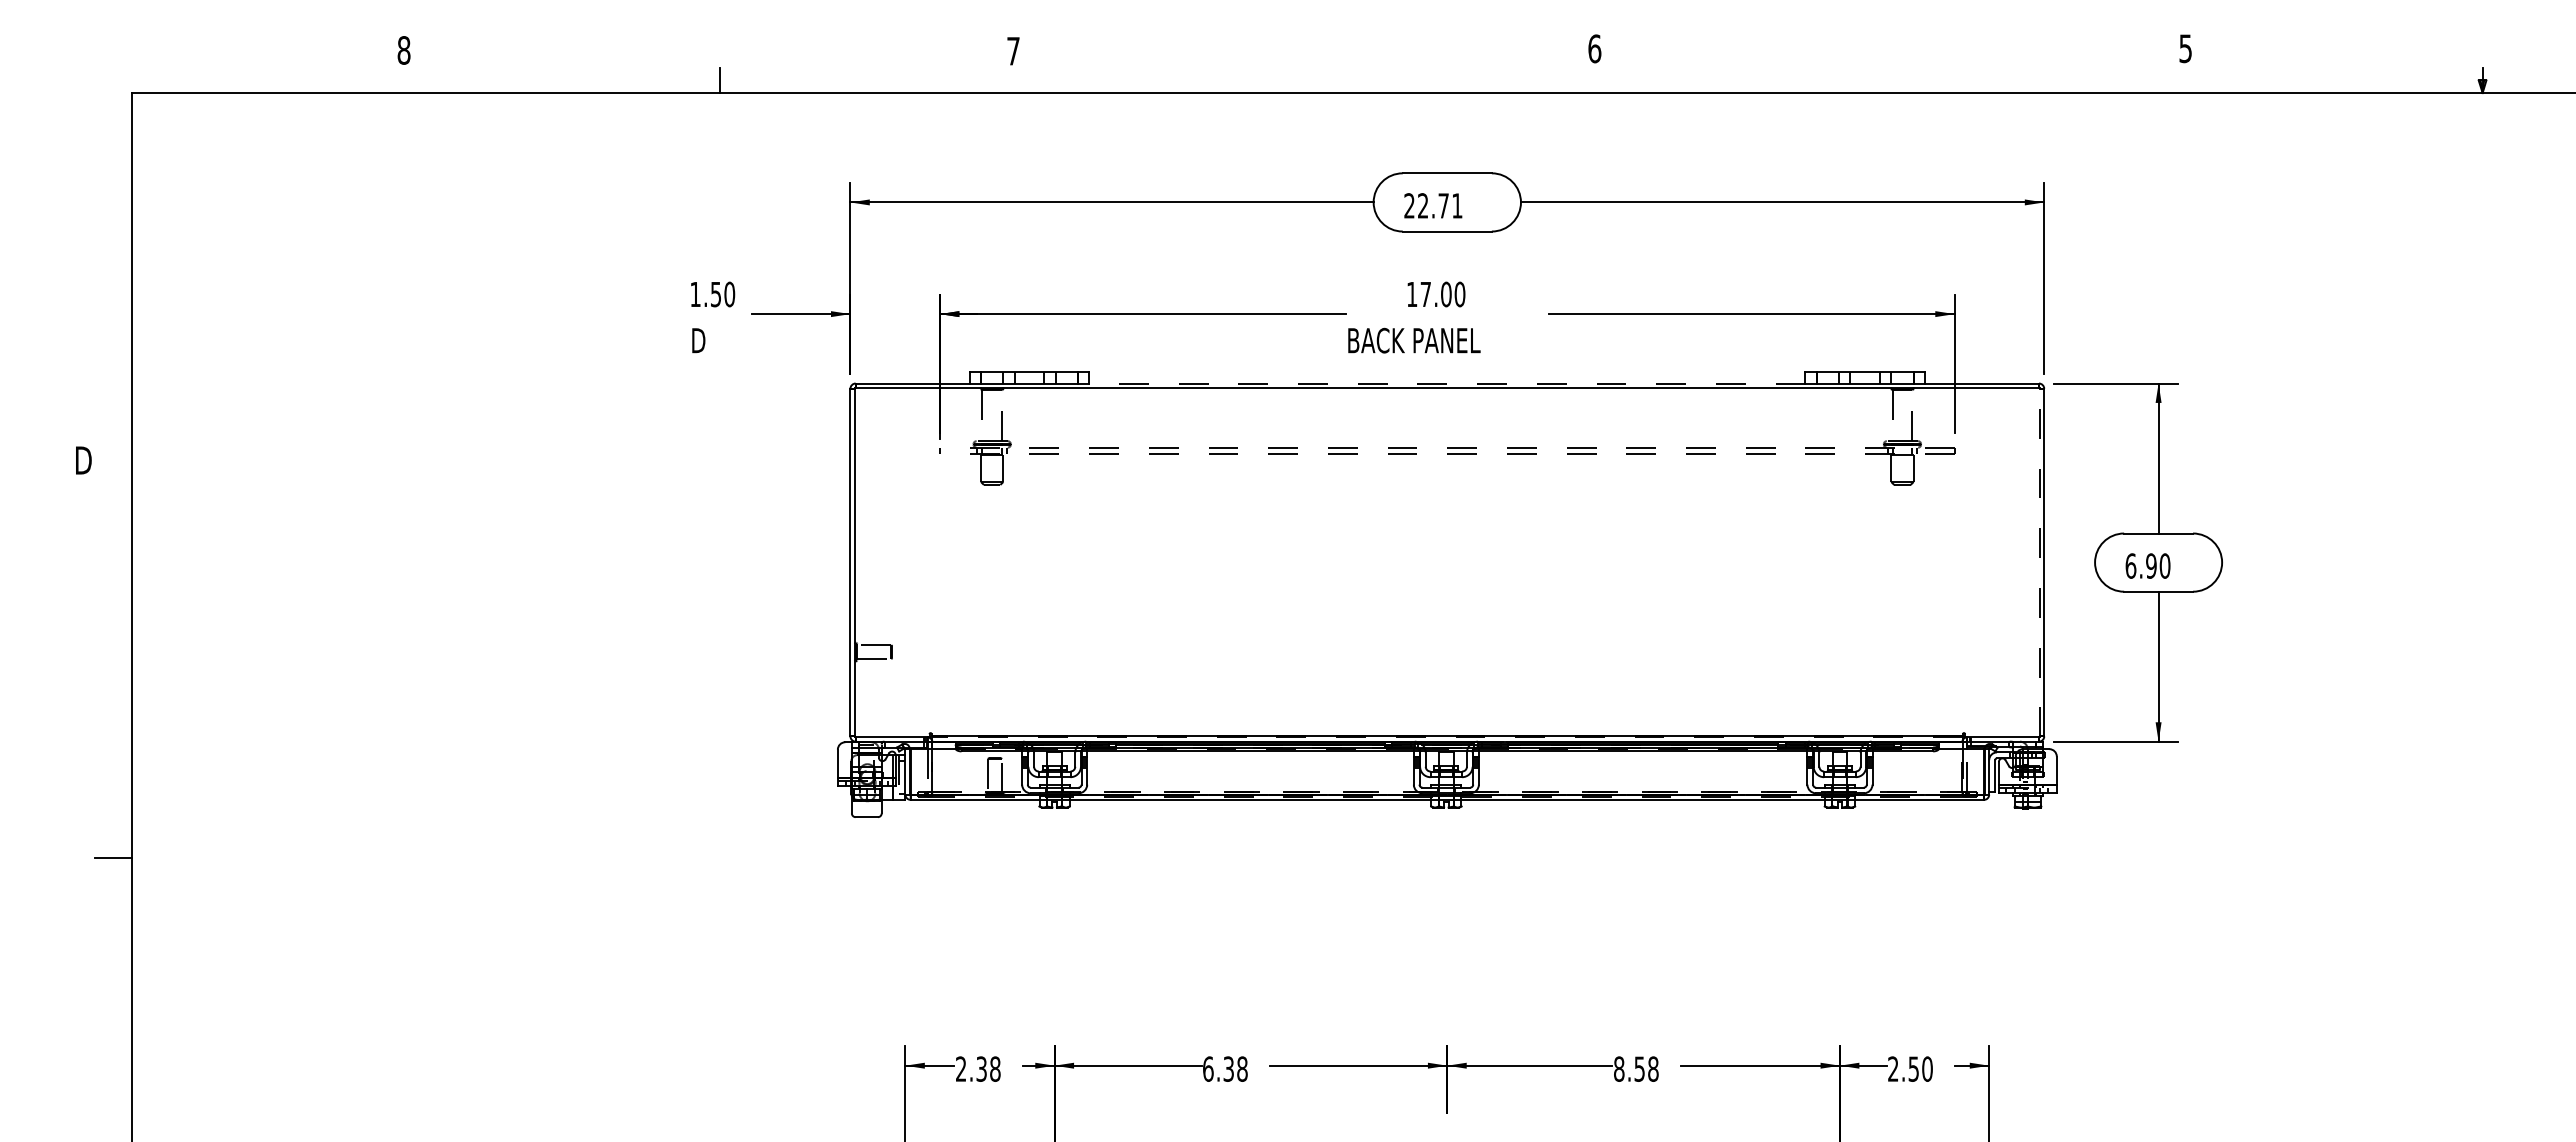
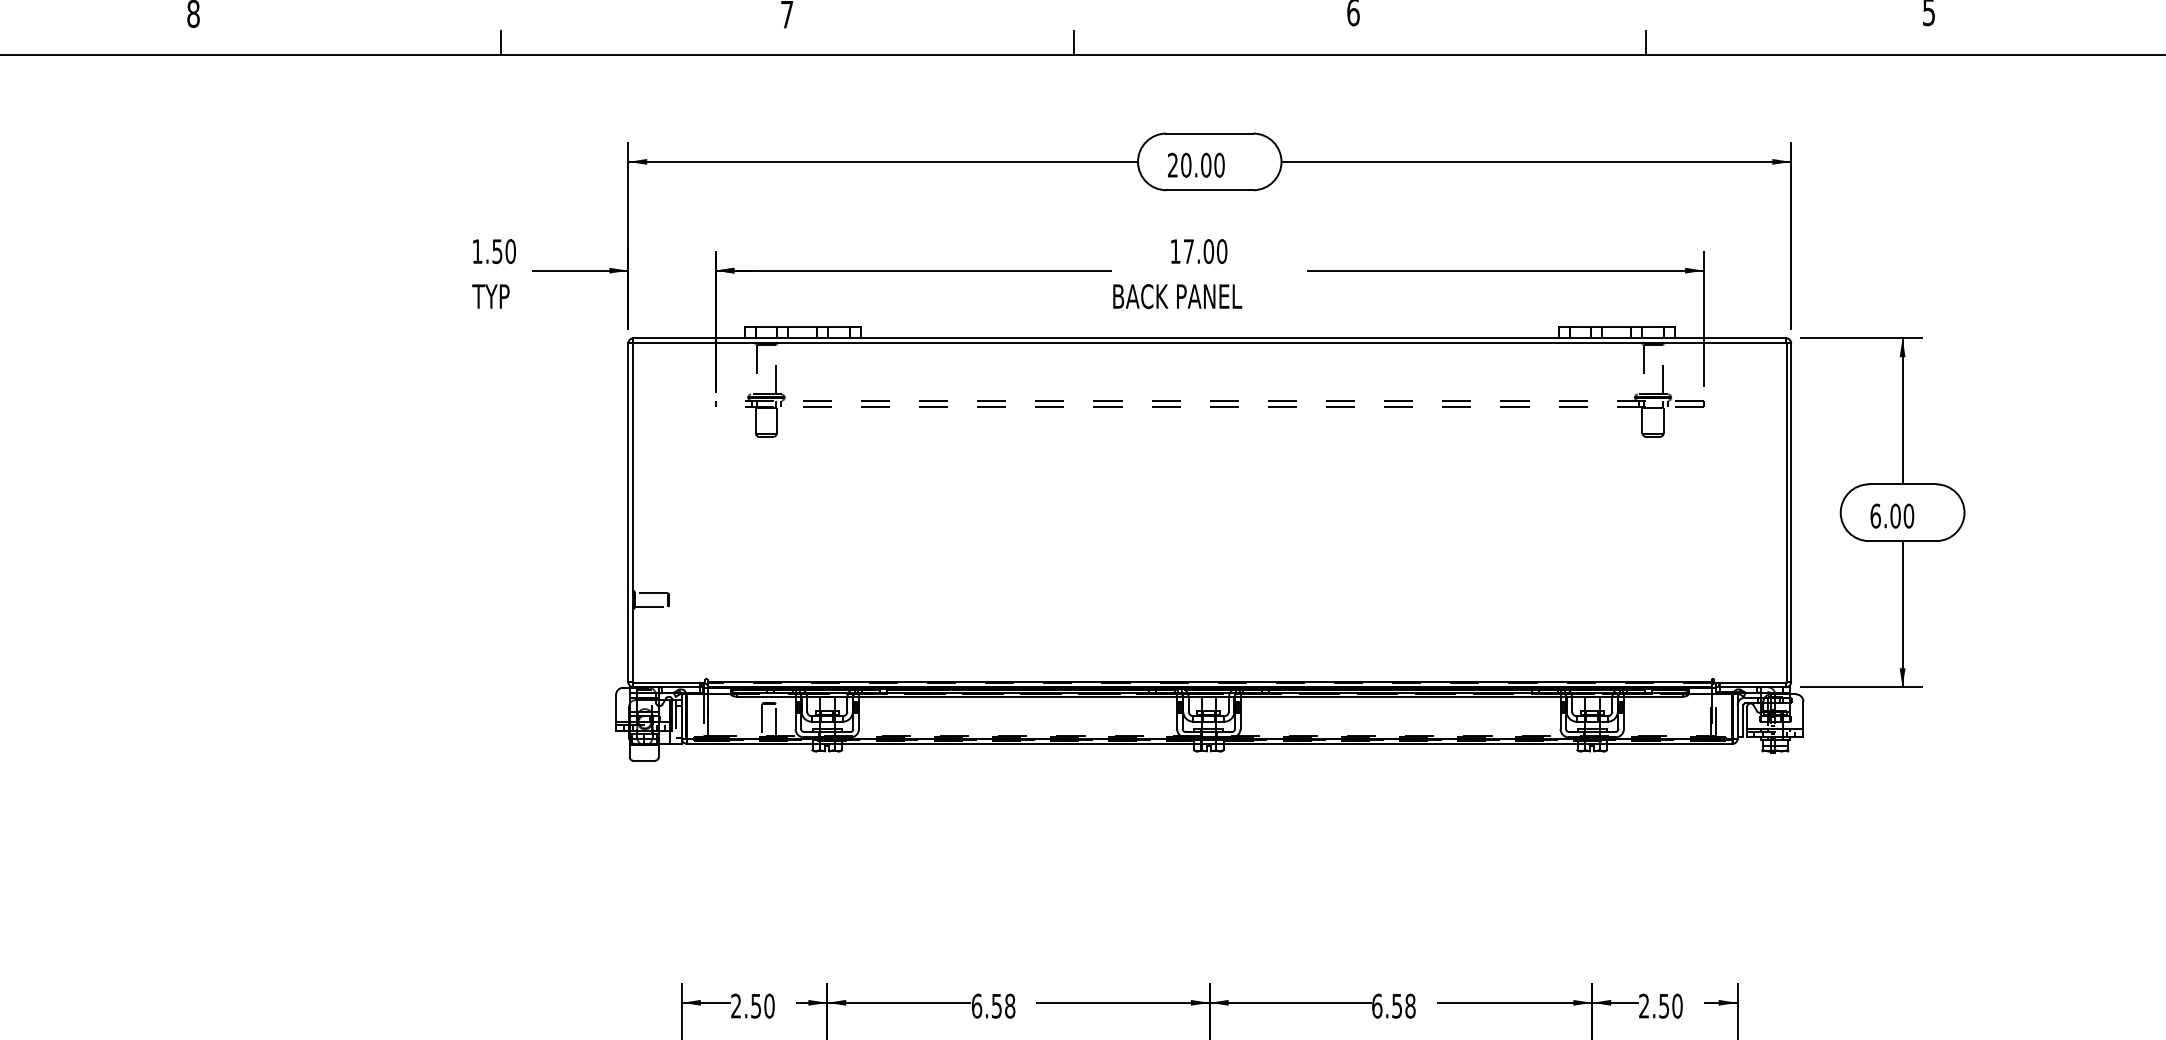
line: (1307, 80) -> (1073, 43), added
line: (1895, 80) -> (1646, 43), added
text: (1439, 205) -> (1202, 164), 22.71 -> 20.00
text: (709, 340) -> (491, 296), D -> TYP
line: (1446, 383) -> (1208, 338), dashed -> solid
line: (2039, 562) -> (1786, 512), dashed -> solid
text: (2151, 565) -> (1895, 515), 6.90 -> 6.00
text: (988, 1068) -> (762, 1005), 2.38 -> 2.50
text: (1228, 1068) -> (996, 1005), 6.38 -> 6.58
text: (1619, 1068) -> (1377, 1005), 8.58 -> 6.58

